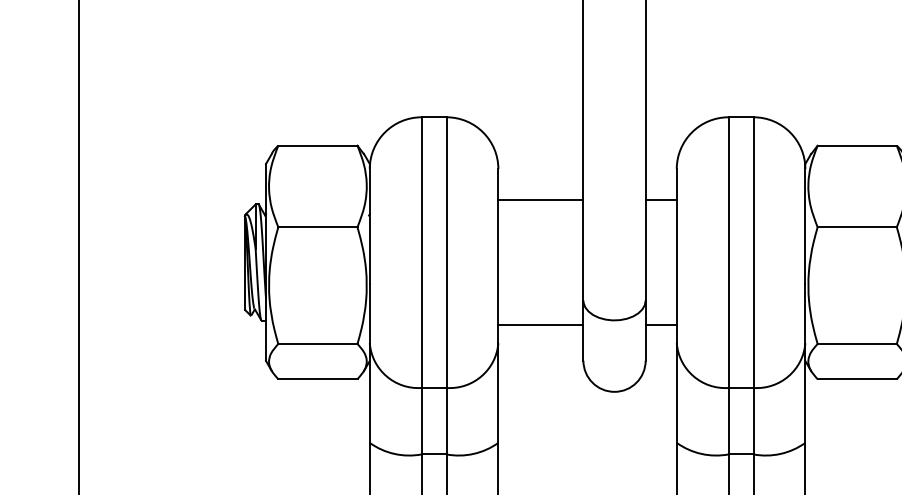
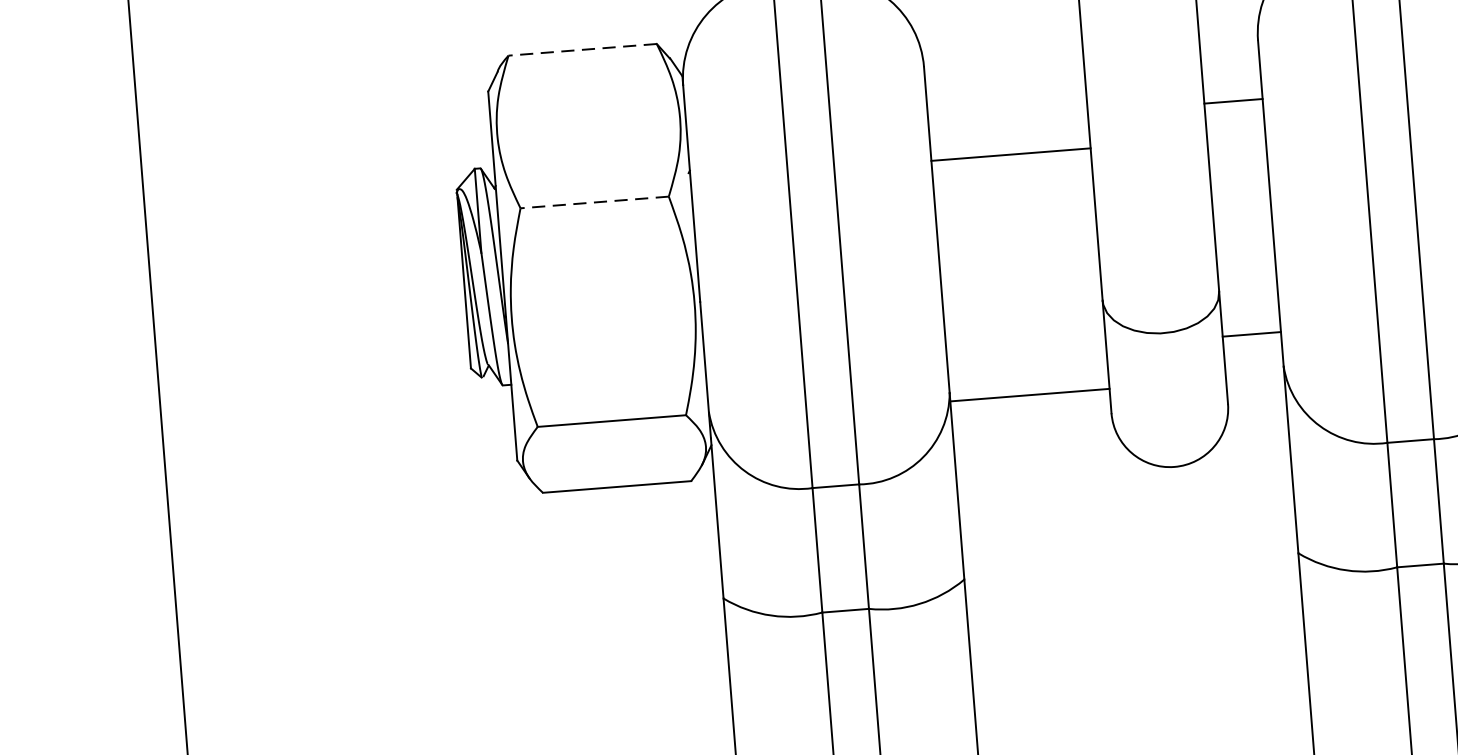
line: (317, 145) -> (581, 49), solid -> dashed
line: (540, 200) -> (1010, 155), moved
line: (317, 227) -> (593, 202), solid -> dashed
line: (540, 324) -> (1029, 394), moved

